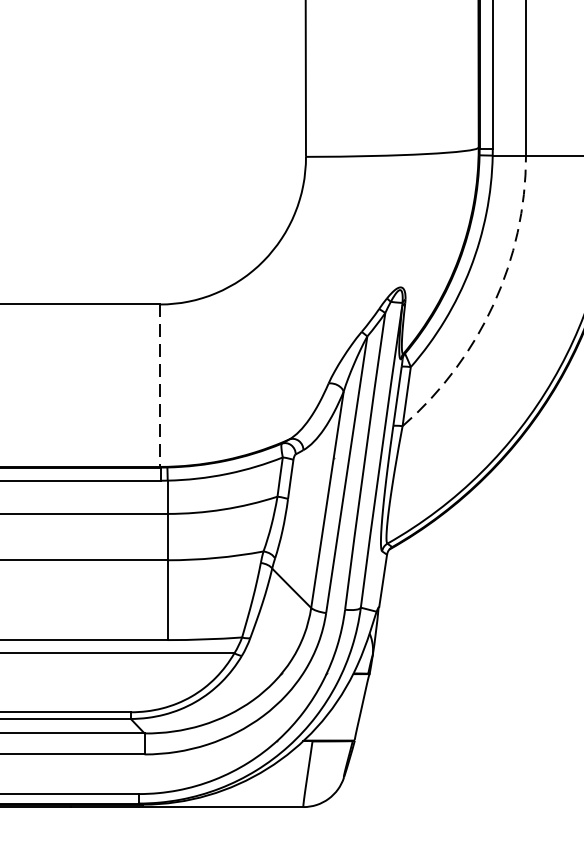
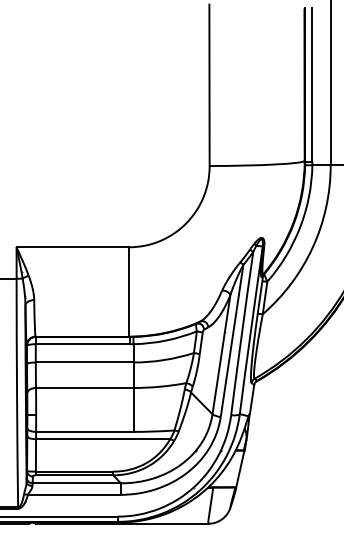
arc: (492, 304) -> (312, 247), dashed -> solid
line: (160, 384) -> (129, 291), dashed -> solid

